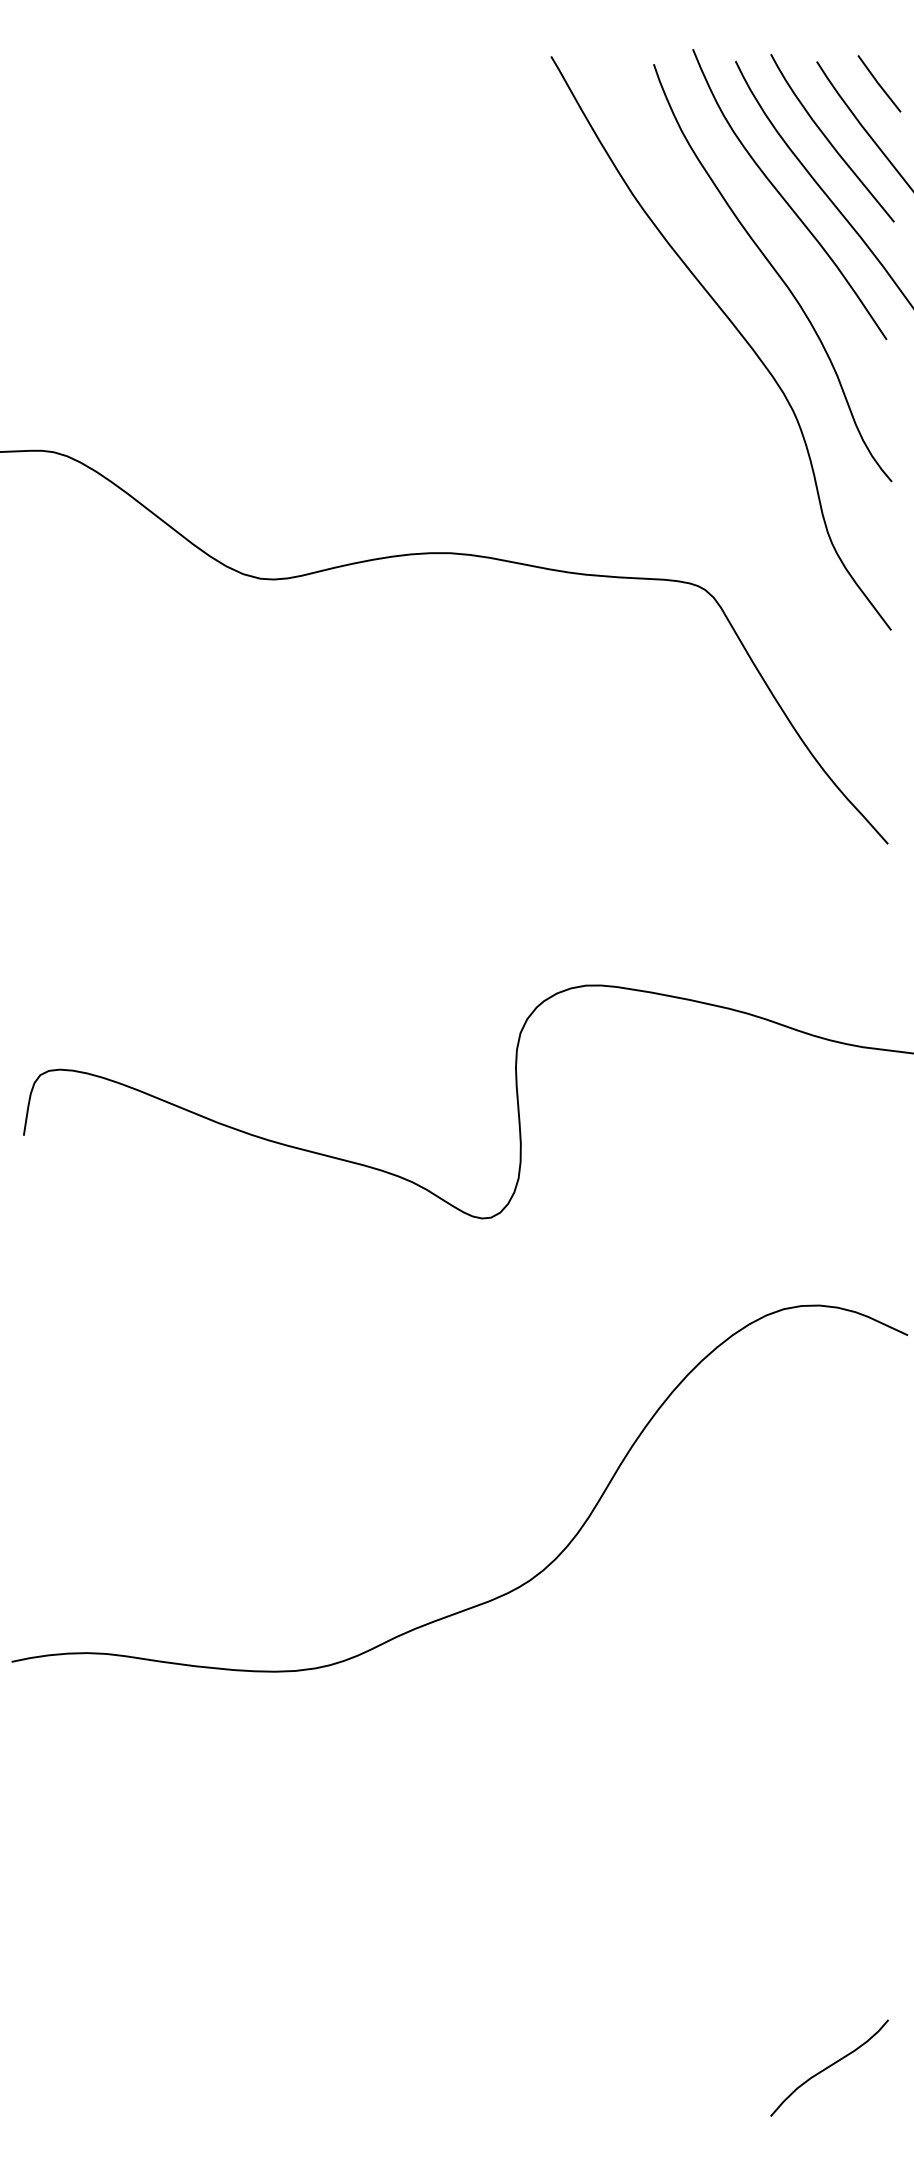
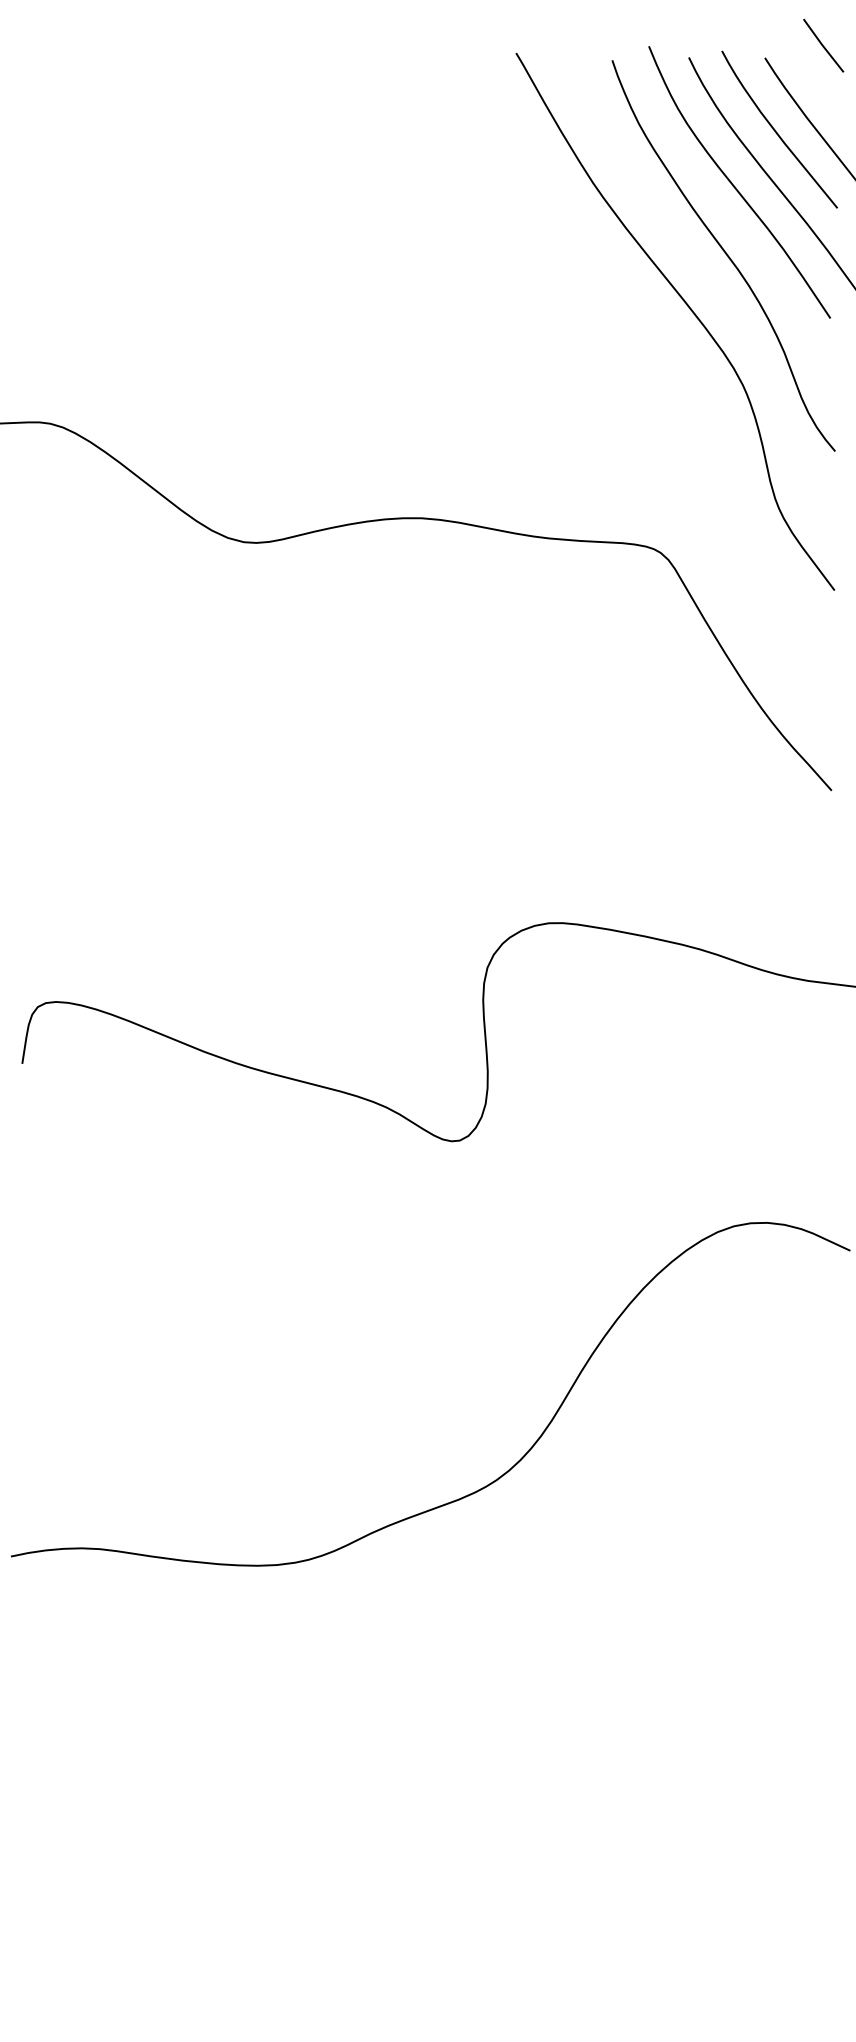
line: (879, 83) -> (823, 45), moved
curve: (829, 2067) -> (776, 1936), removed

